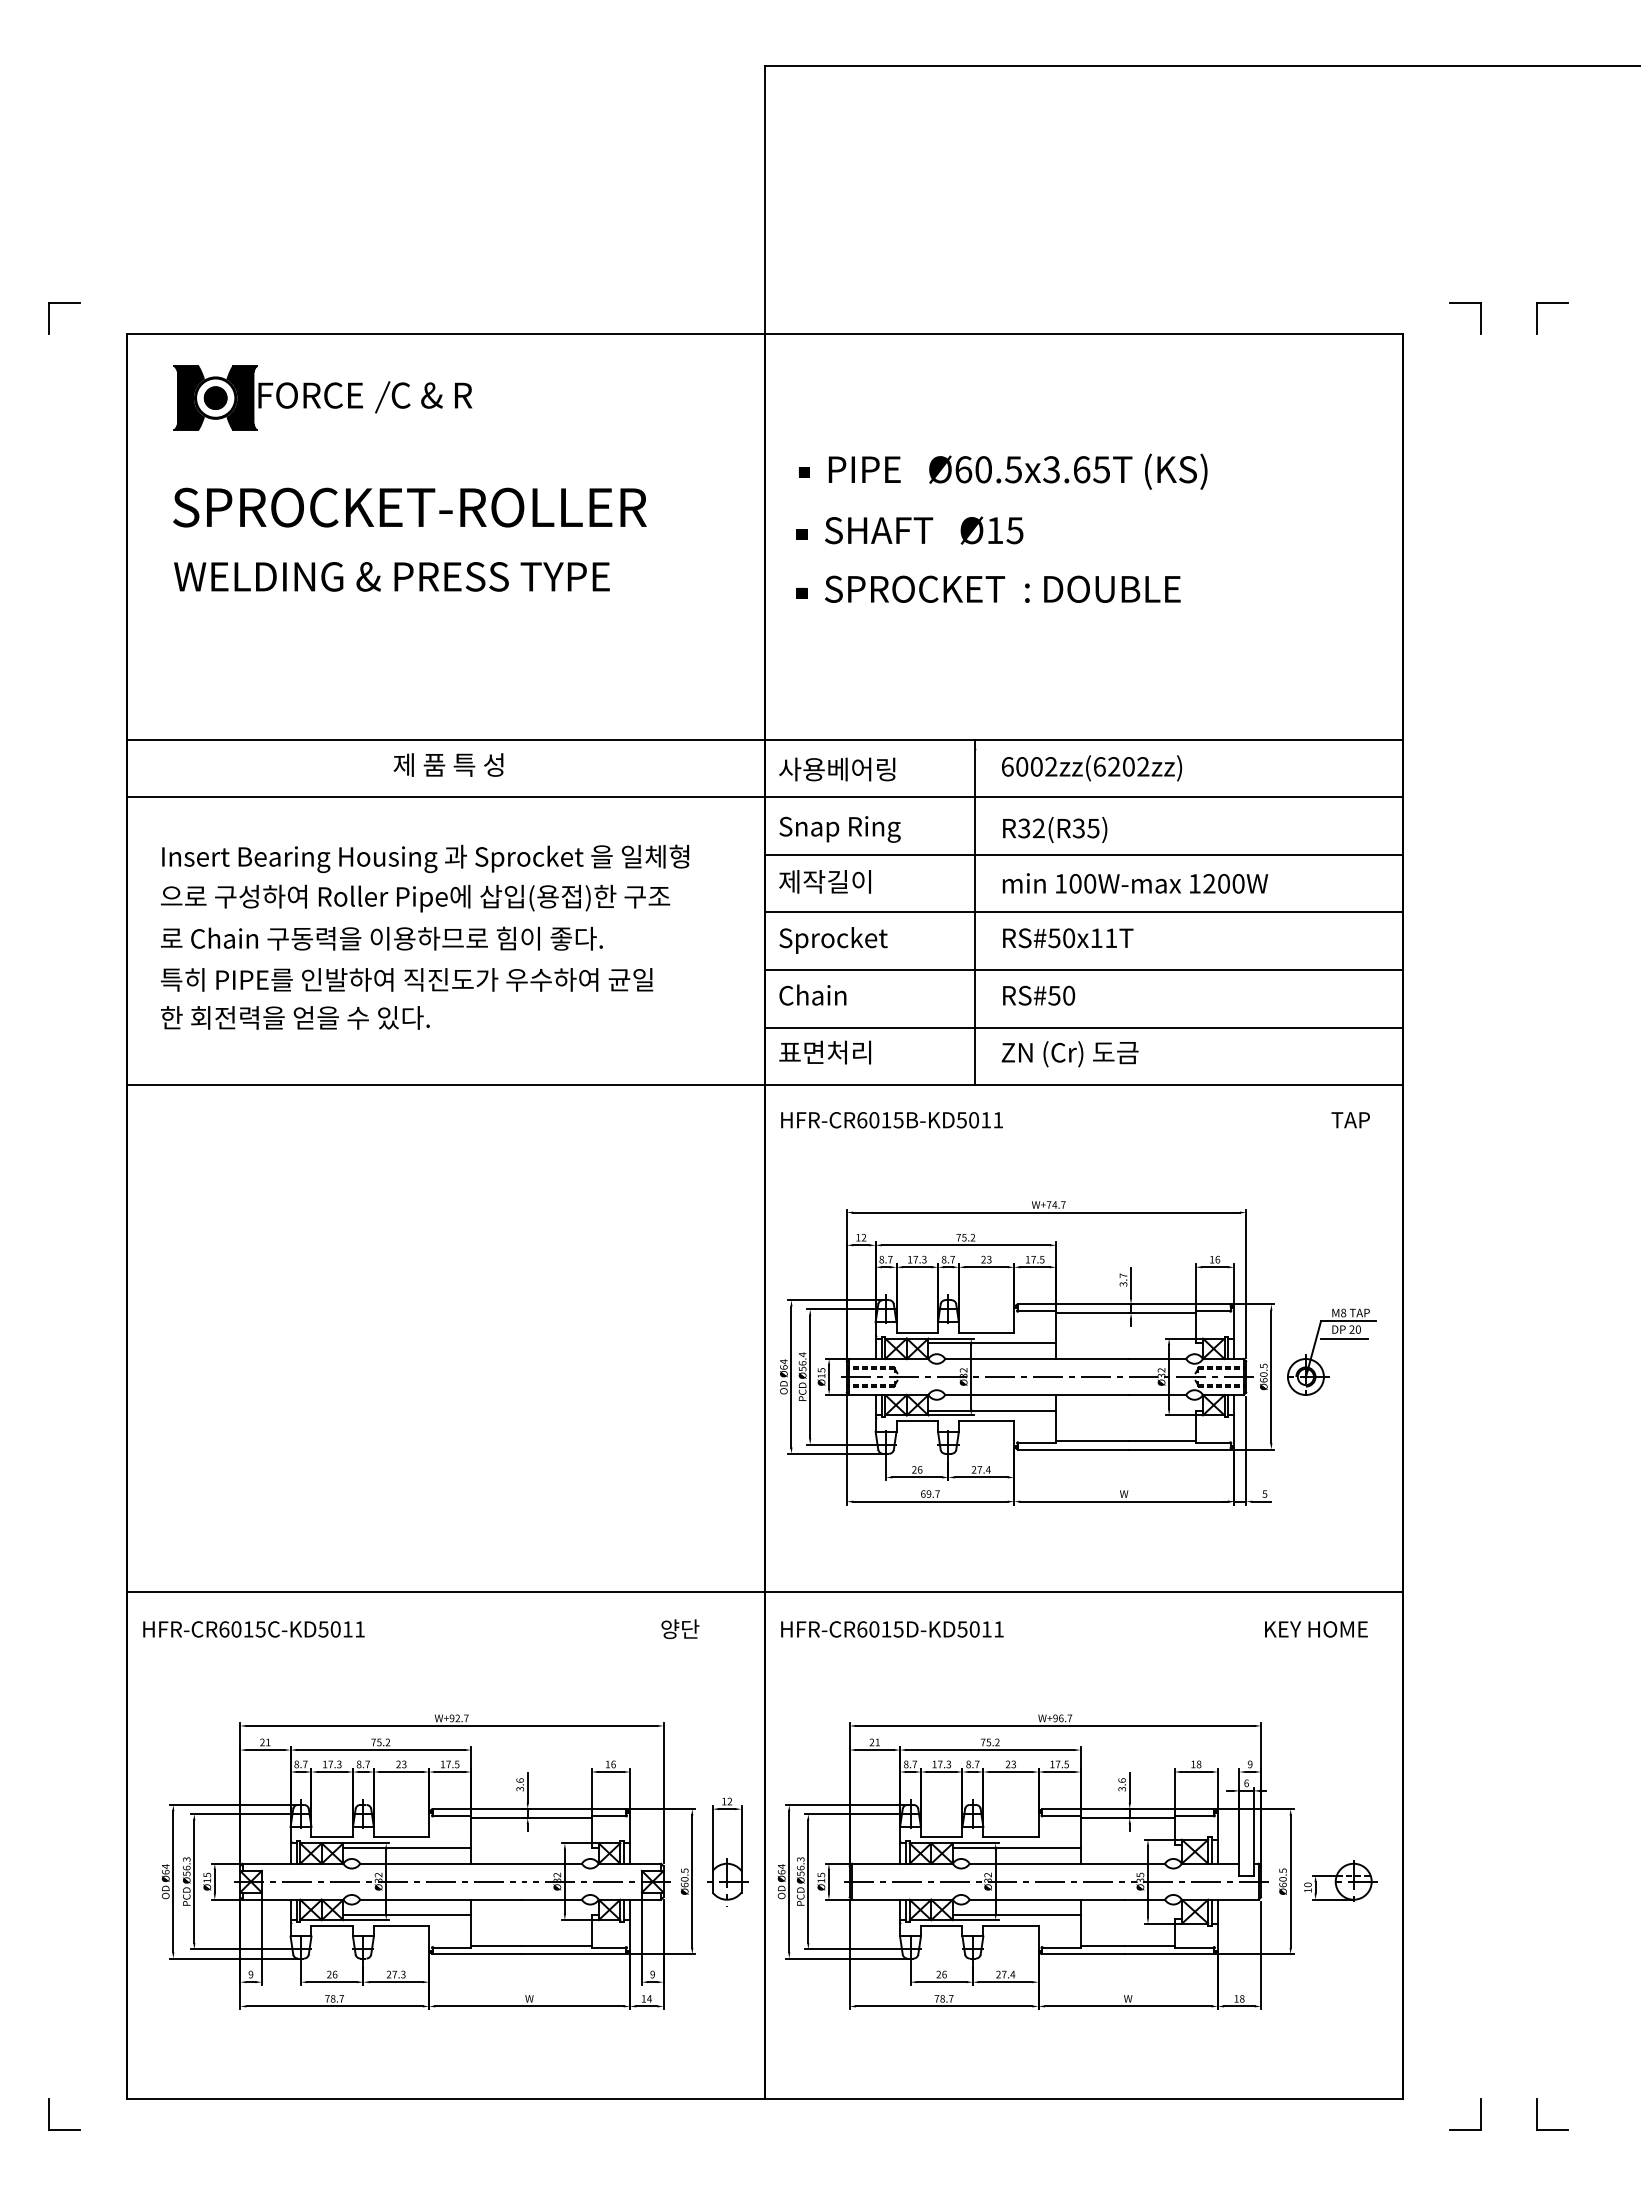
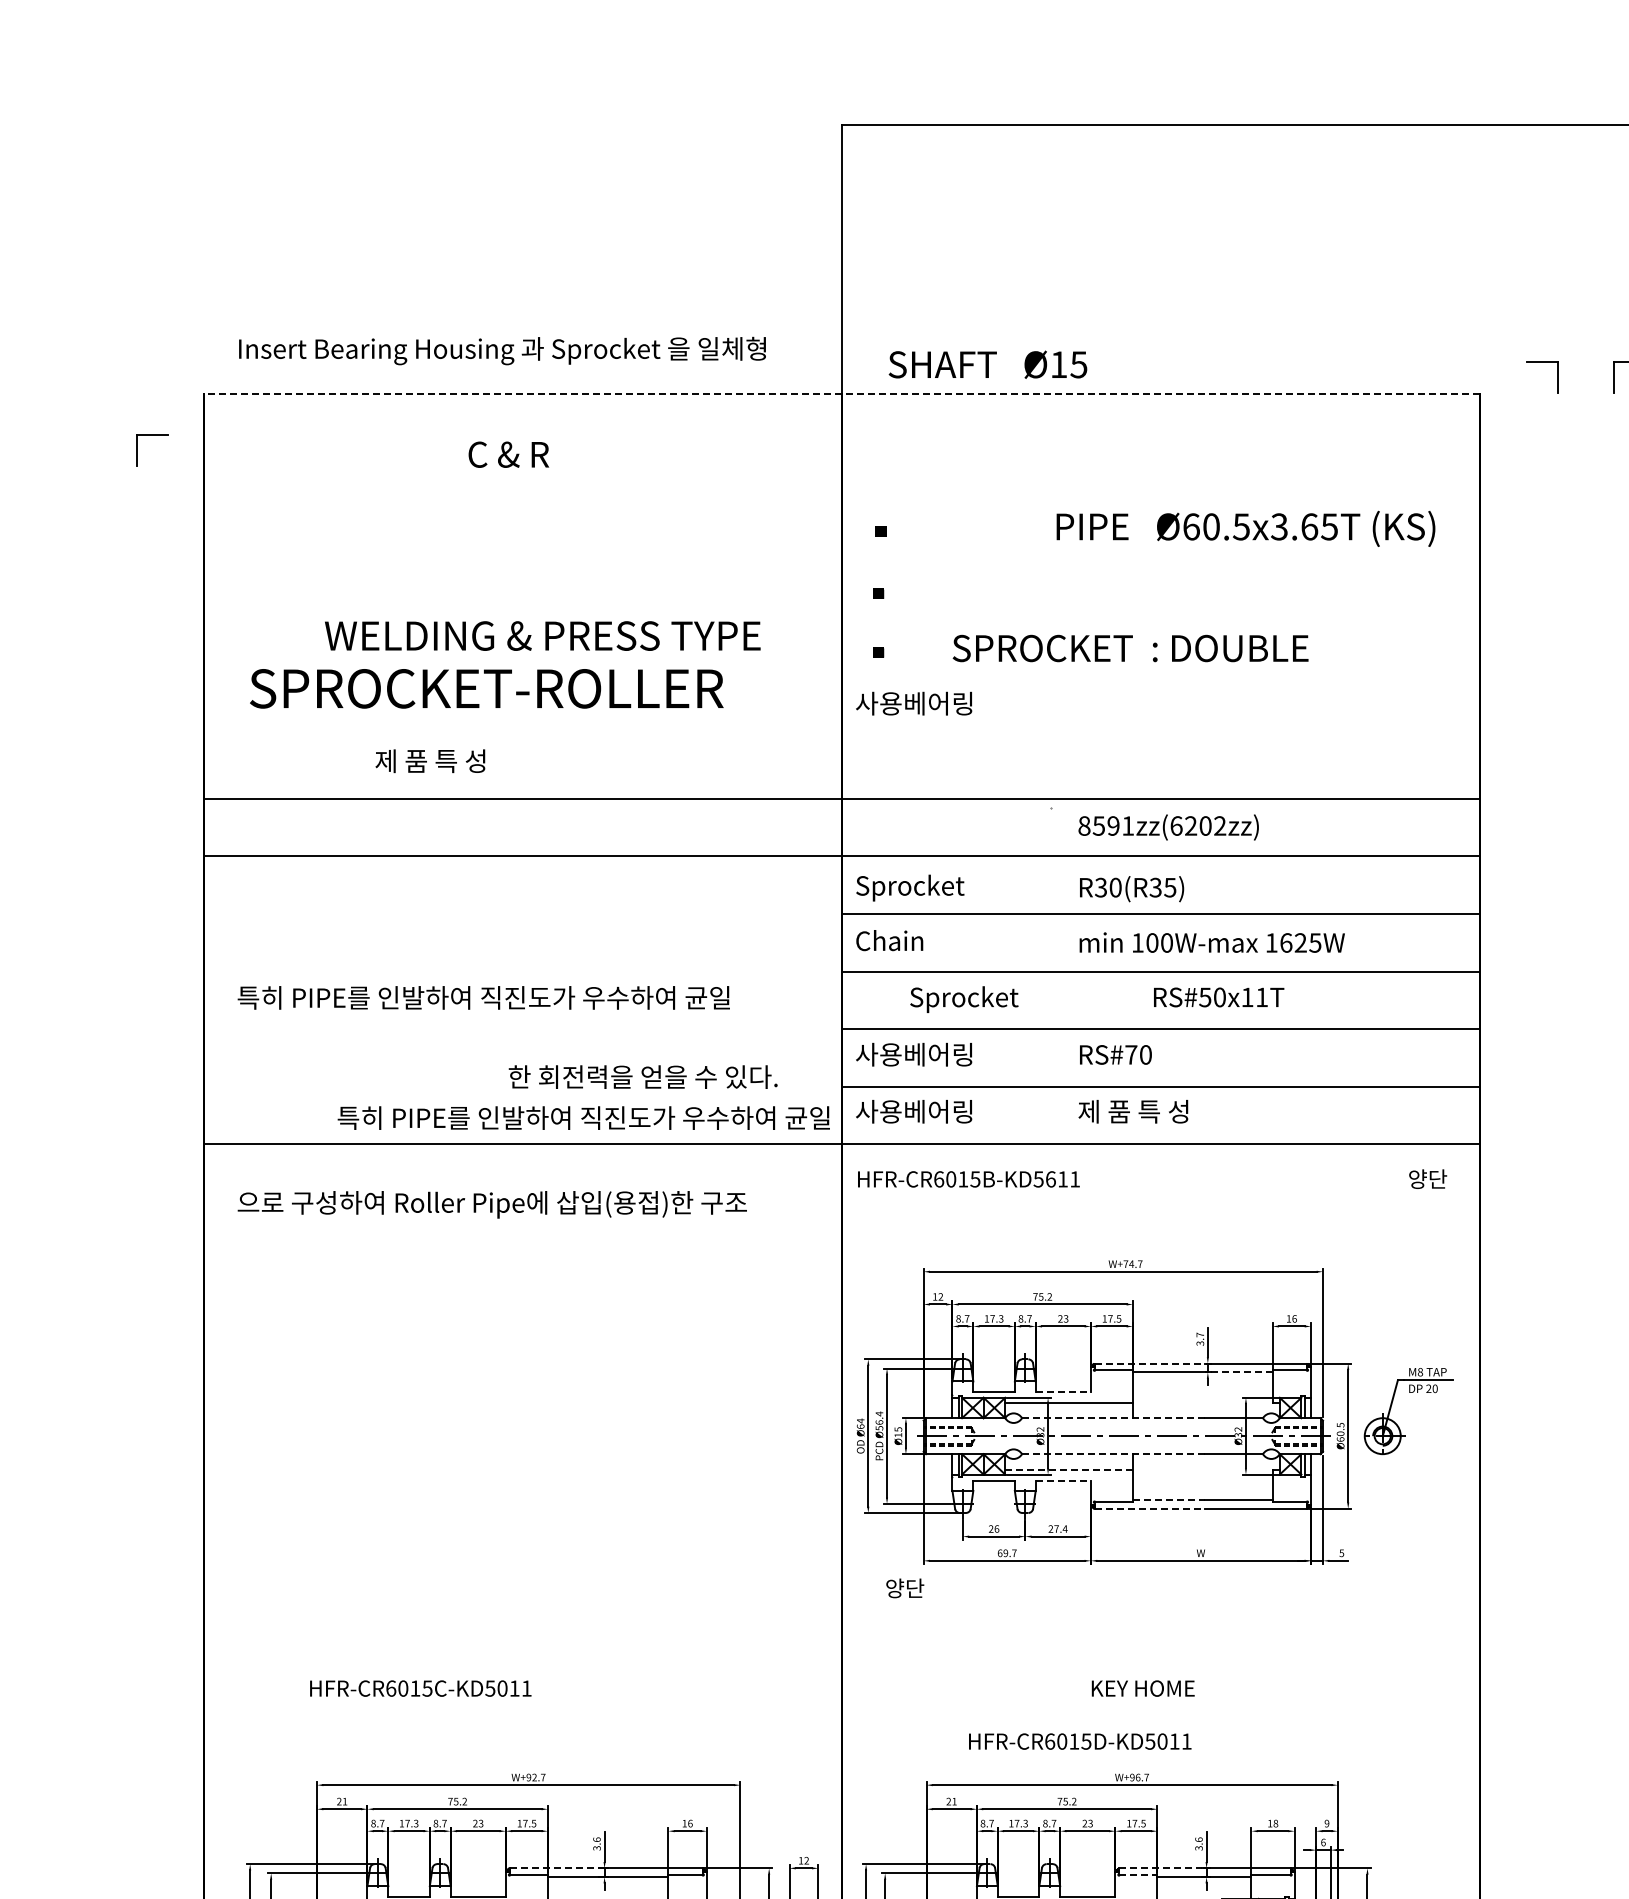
part: (64, 303) -> (152, 435), moved
line: (765, 334) -> (842, 393), solid -> dashed
part: (267, 397) -> (344, 456), removed
line: (382, 397) -> (459, 456), removed
text: (1017, 471) -> (1245, 528), moved
text: (409, 507) -> (486, 688), moved
text: (924, 530) -> (988, 364), moved
text: (391, 576) -> (542, 635), moved
text: (1002, 588) -> (1130, 647), moved
text: (448, 764) -> (430, 760), moved
text: (1029, 766) -> (1106, 825), 6002zz(6202zz) -> 8591zz(6202zz)
text: (837, 769) -> (914, 703), moved
text: (848, 828) -> (925, 887), Snap Ring -> Sprocket
text: (1038, 828) -> (1115, 887), R32(R35) -> R30(R35)
text: (425, 858) -> (502, 350), moved
text: (825, 881) -> (902, 940), 제작길이 -> Chain
text: (1223, 883) -> (1300, 942), 1200W -> 1625W
text: (415, 898) -> (492, 1204), moved
line: (974, 912) -> (1051, 971), removed
text: (406, 938) -> (483, 997), 로 Chain 구동력을 이용하므로 힘이 좋다. -> 특히 PIPE를 인발하여 직진도가 우수하여 균일
text: (1068, 938) -> (1219, 997), moved
text: (833, 940) -> (964, 999), moved
text: (407, 979) -> (584, 1117), moved
text: (837, 995) -> (914, 1054), Chain -> 사용베어링
text: (1054, 995) -> (1131, 1054), RS#50 -> RS#70
text: (295, 1017) -> (643, 1076), moved
text: (837, 1052) -> (914, 1111), 표면처리 -> 사용베어링
text: (1069, 1053) -> (1146, 1112), ZN (Cr) 도금 -> 제 품 특 성
text: (1350, 1119) -> (1427, 1178), TAP -> 양단
text: (974, 1120) -> (1051, 1179), HFR-CR6015B-KD5011 -> HFR-CR6015B-KD5611
line: (1073, 1304) -> (1150, 1363), solid -> dashed
line: (1162, 1313) -> (1239, 1372), solid -> dashed
line: (986, 1332) -> (1063, 1391), solid -> dashed
line: (1344, 1338) -> (1421, 1397), removed
line: (1036, 1359) -> (1113, 1418), solid -> dashed
line: (1036, 1395) -> (1113, 1454), solid -> dashed
line: (992, 1410) -> (1069, 1469), solid -> dashed
line: (986, 1421) -> (1063, 1480), solid -> dashed
line: (1092, 1440) -> (1169, 1499), solid -> dashed
line: (1073, 1449) -> (1150, 1508), solid -> dashed
line: (764, 1592) -> (841, 1651), removed
text: (680, 1628) -> (905, 1587), moved
text: (253, 1629) -> (420, 1688), moved
text: (892, 1629) -> (1080, 1741), moved
text: (1316, 1629) -> (1143, 1688), moved
line: (477, 1809) -> (554, 1868), solid -> dashed
line: (1083, 1809) -> (1160, 1868), solid -> dashed
line: (1061, 1815) -> (1138, 1874), solid -> dashed

